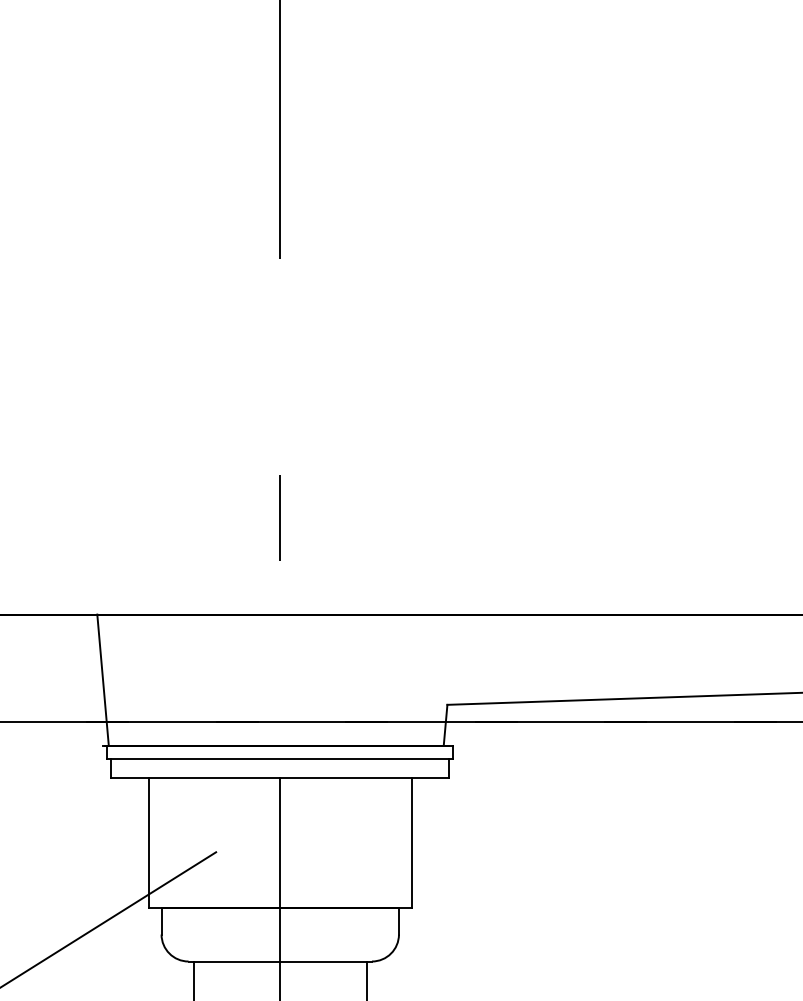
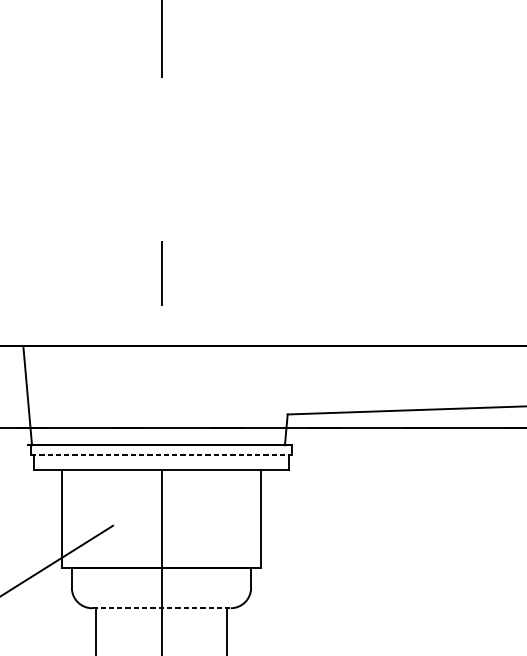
line: (280, 759) -> (161, 455), solid -> dashed
line: (280, 961) -> (161, 608), solid -> dashed

